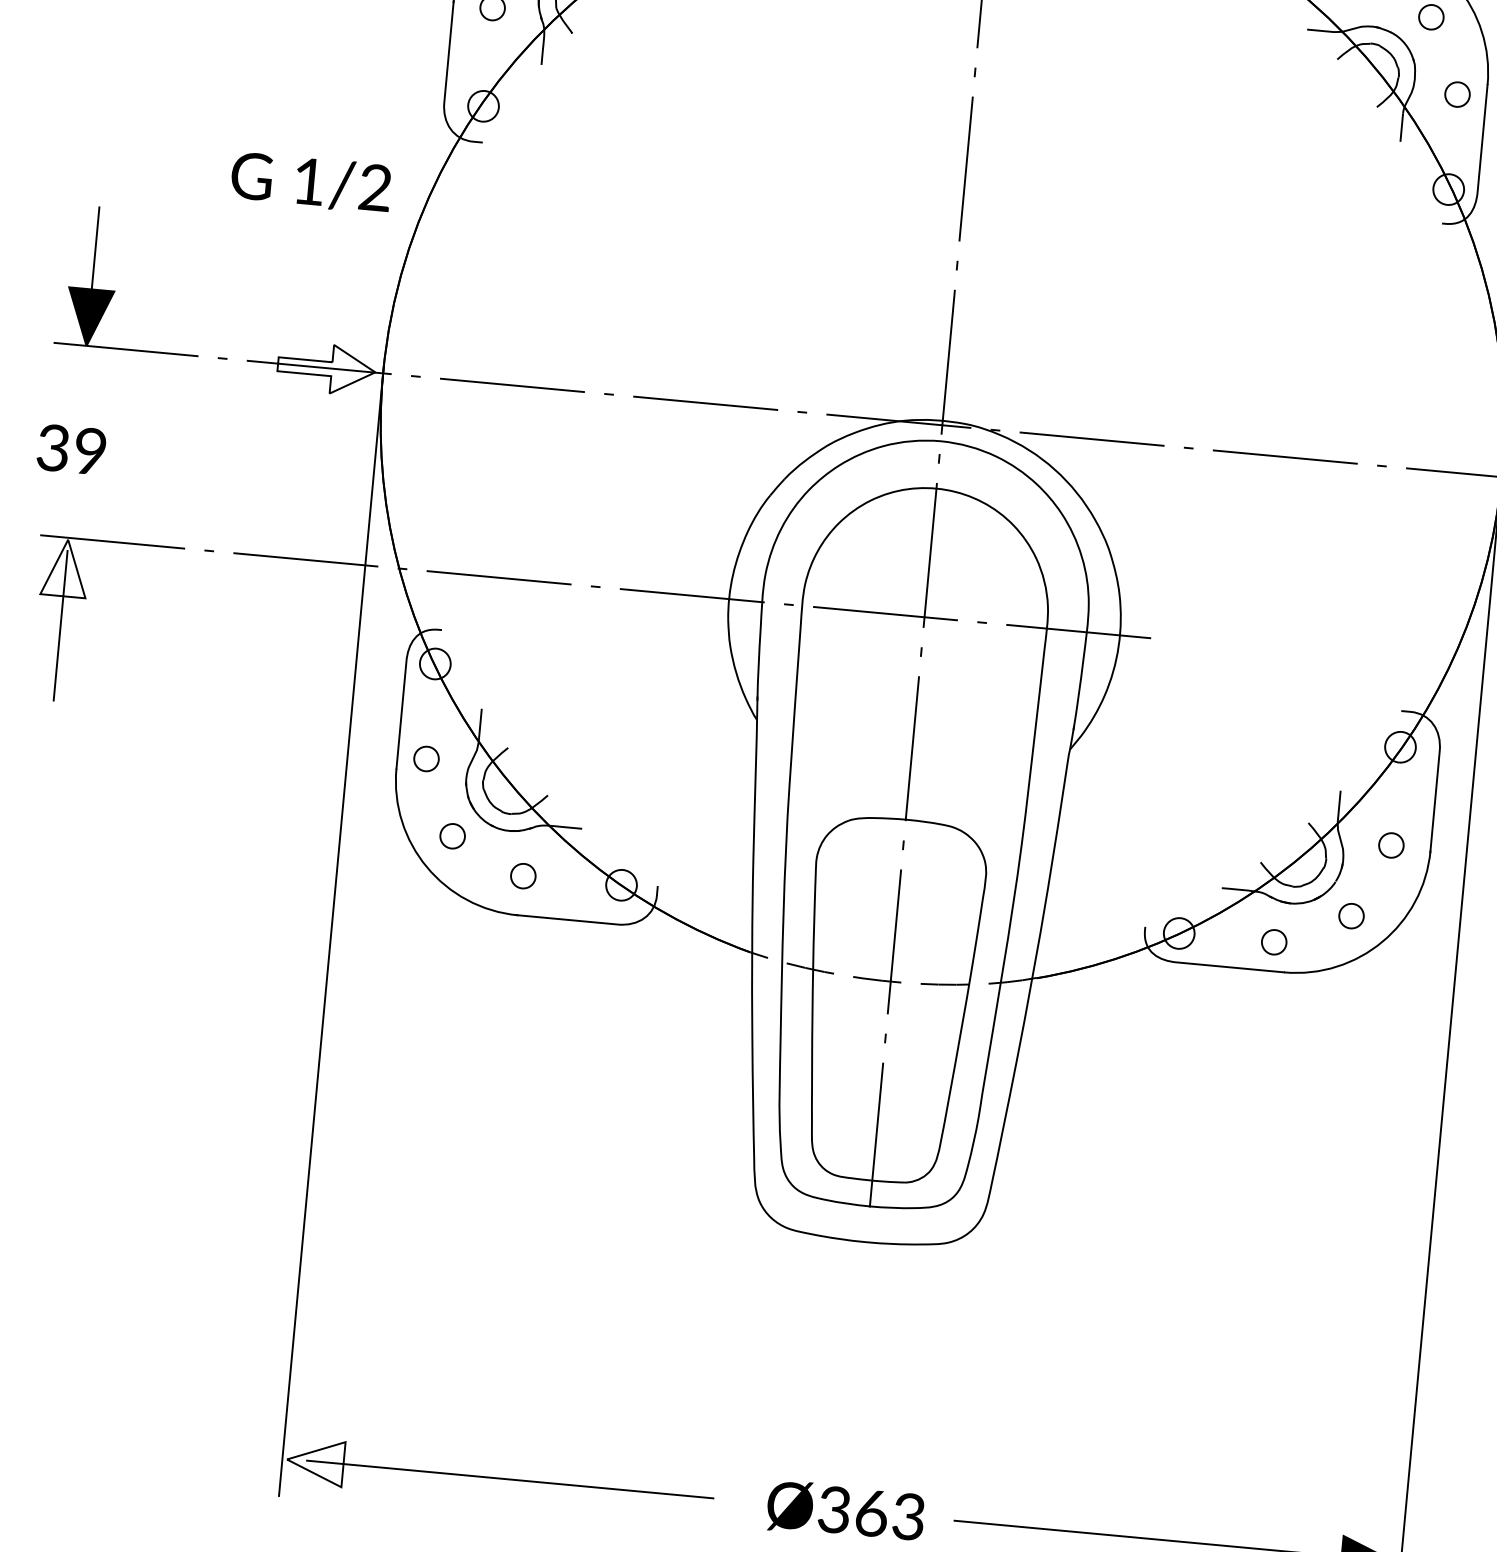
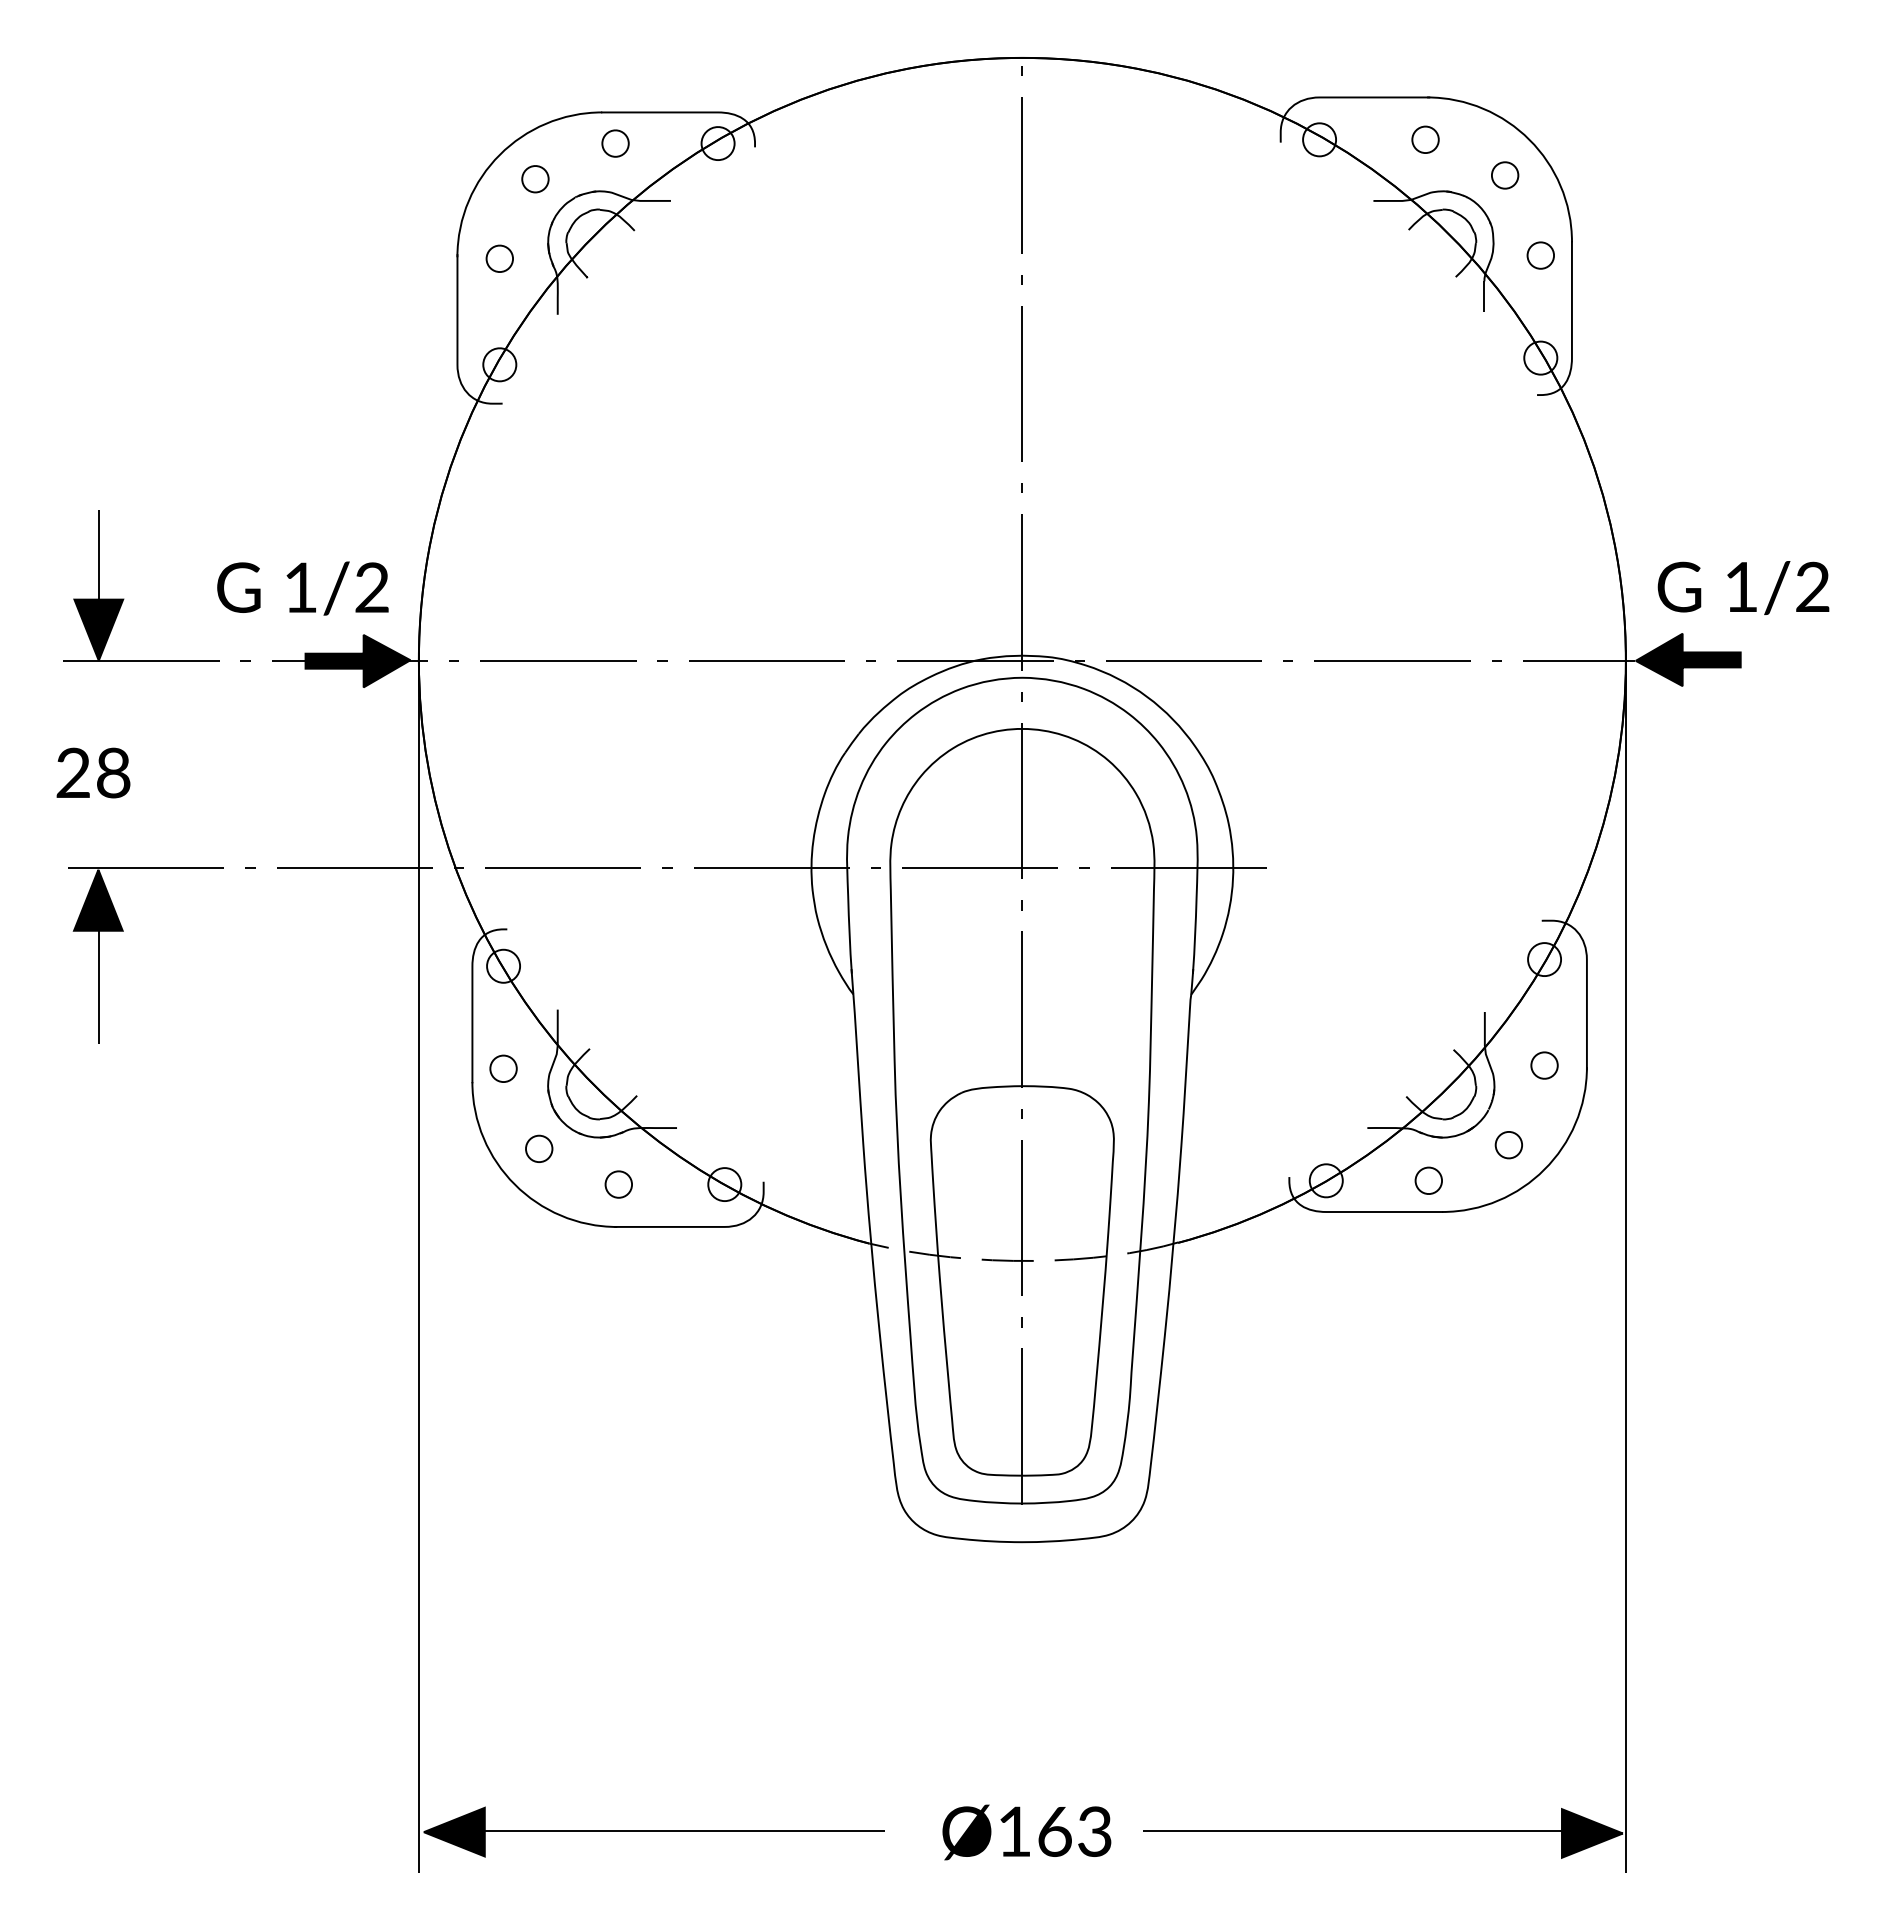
text: (310, 182) -> (302, 588), moved
fill: (326, 368) -> (357, 660), added
text: (71, 450) -> (93, 773), 39 -> 28
fill: (65, 567) -> (98, 899), added
fill: (314, 1461) -> (453, 1831), added
text: (833, 1509) -> (1013, 1831), Ø363 -> Ø163

